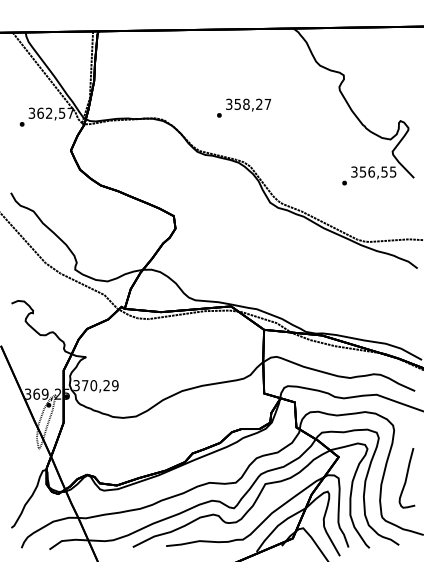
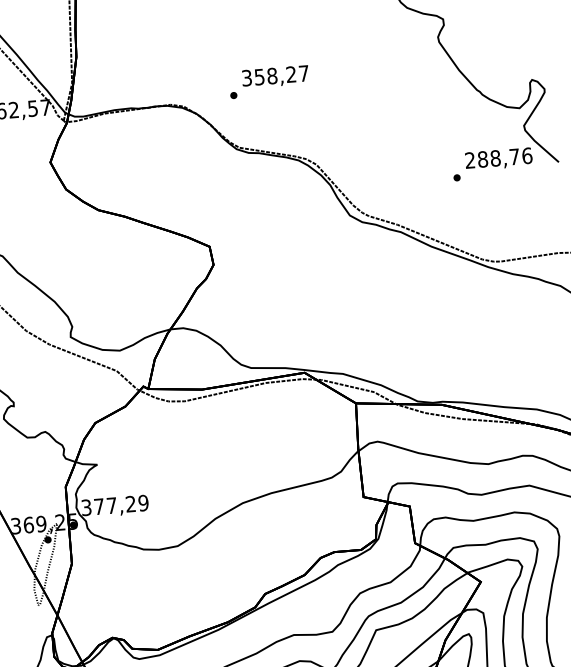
text: (244, 107) -> (269, 80), moved
text: (373, 171) -> (498, 157), 356,55 -> 288,76
text: (93, 385) -> (111, 505), 370,29 -> 377,29

